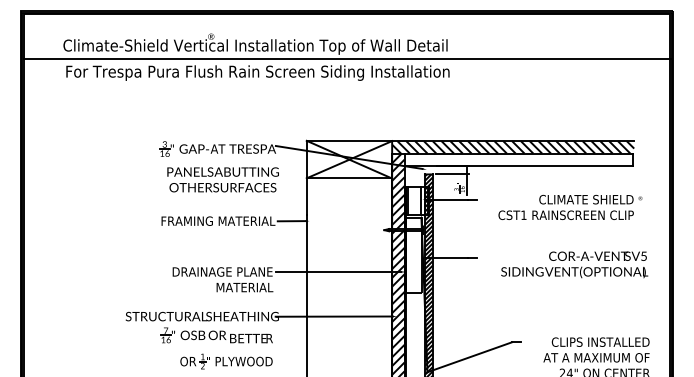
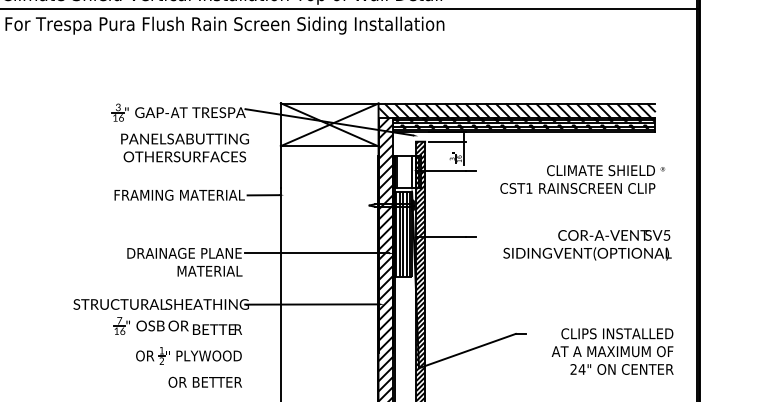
hatch: (518, 158) -> (523, 123), added
hatch: (413, 255) -> (403, 234), added

